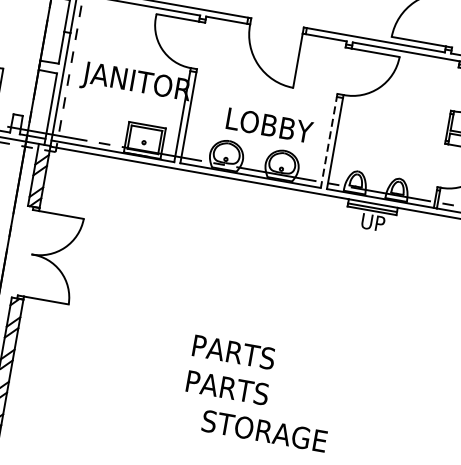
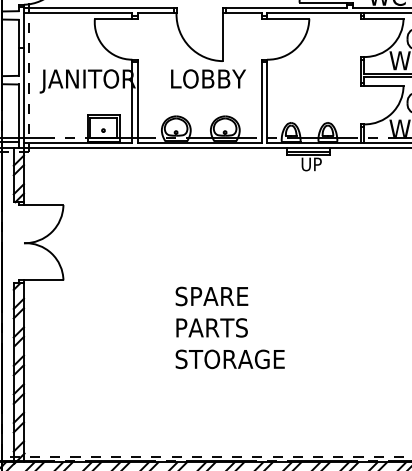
text: (269, 125) -> (208, 78), moved
line: (328, 141) -> (261, 101), dashed -> solid
text: (233, 352) -> (211, 296), PARTS -> SPARE
text: (263, 431) -> (229, 359), moved

